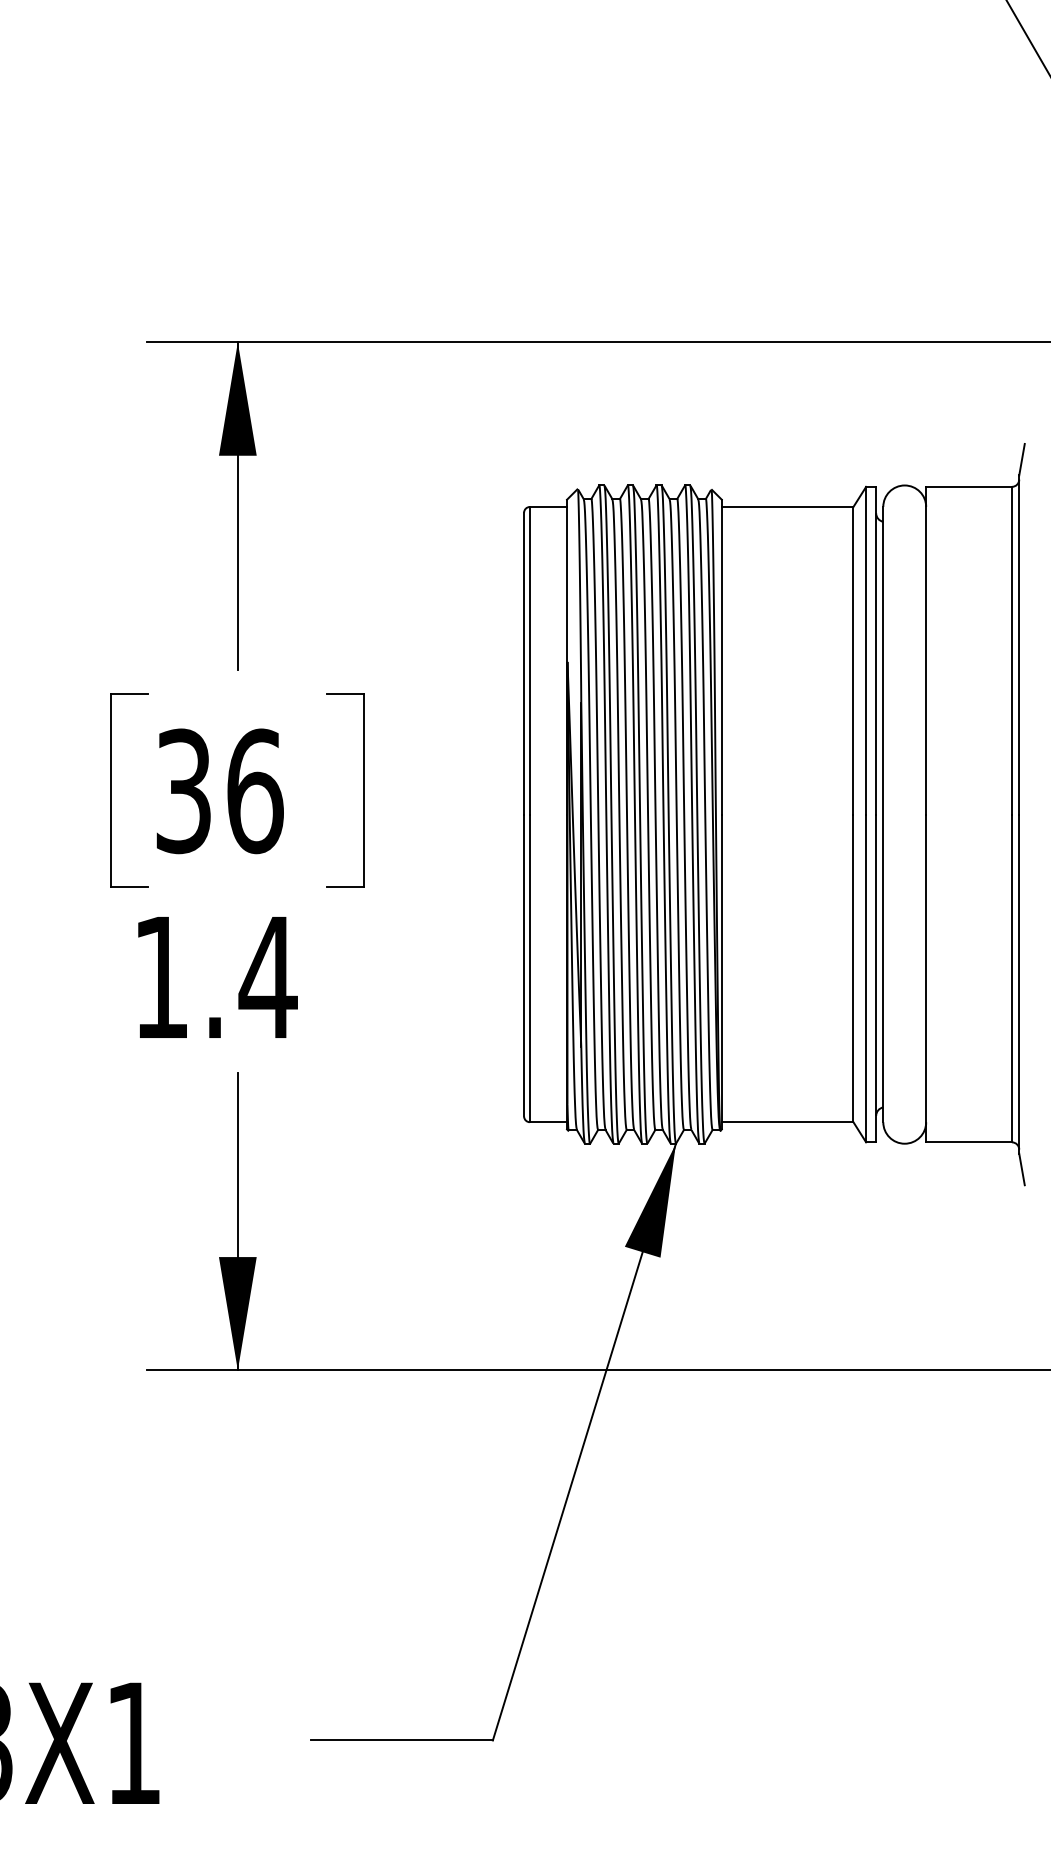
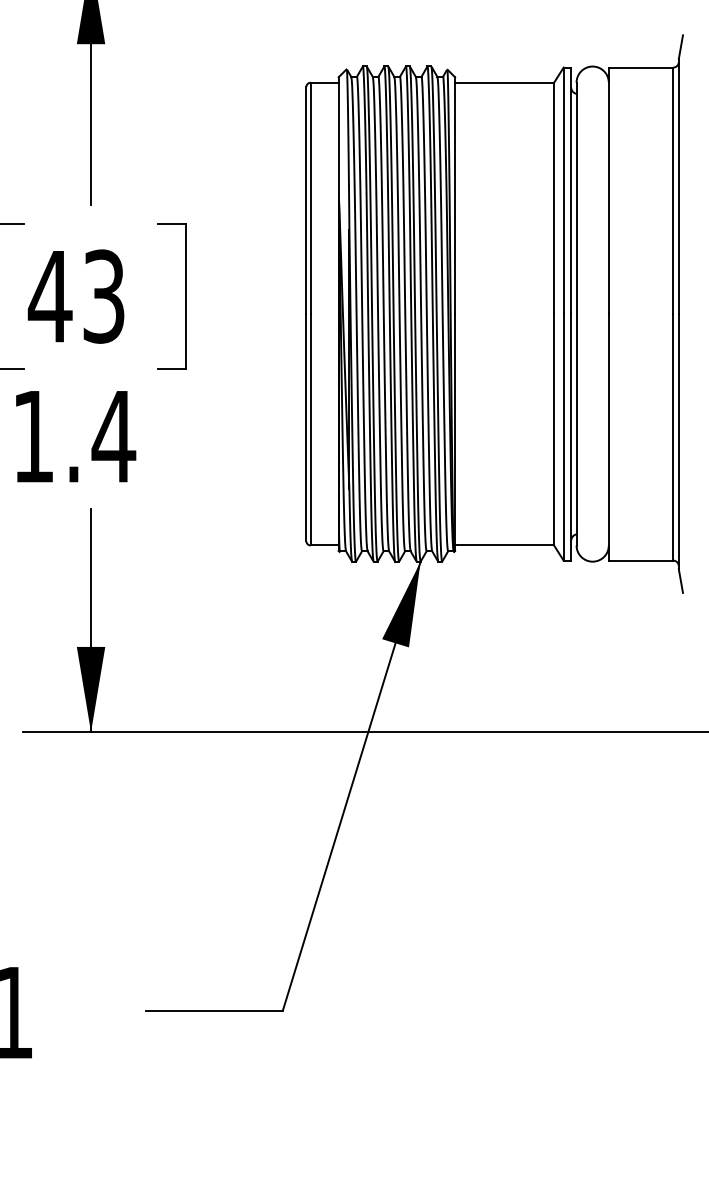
text: (218, 791) -> (76, 296), 36 -> 43

